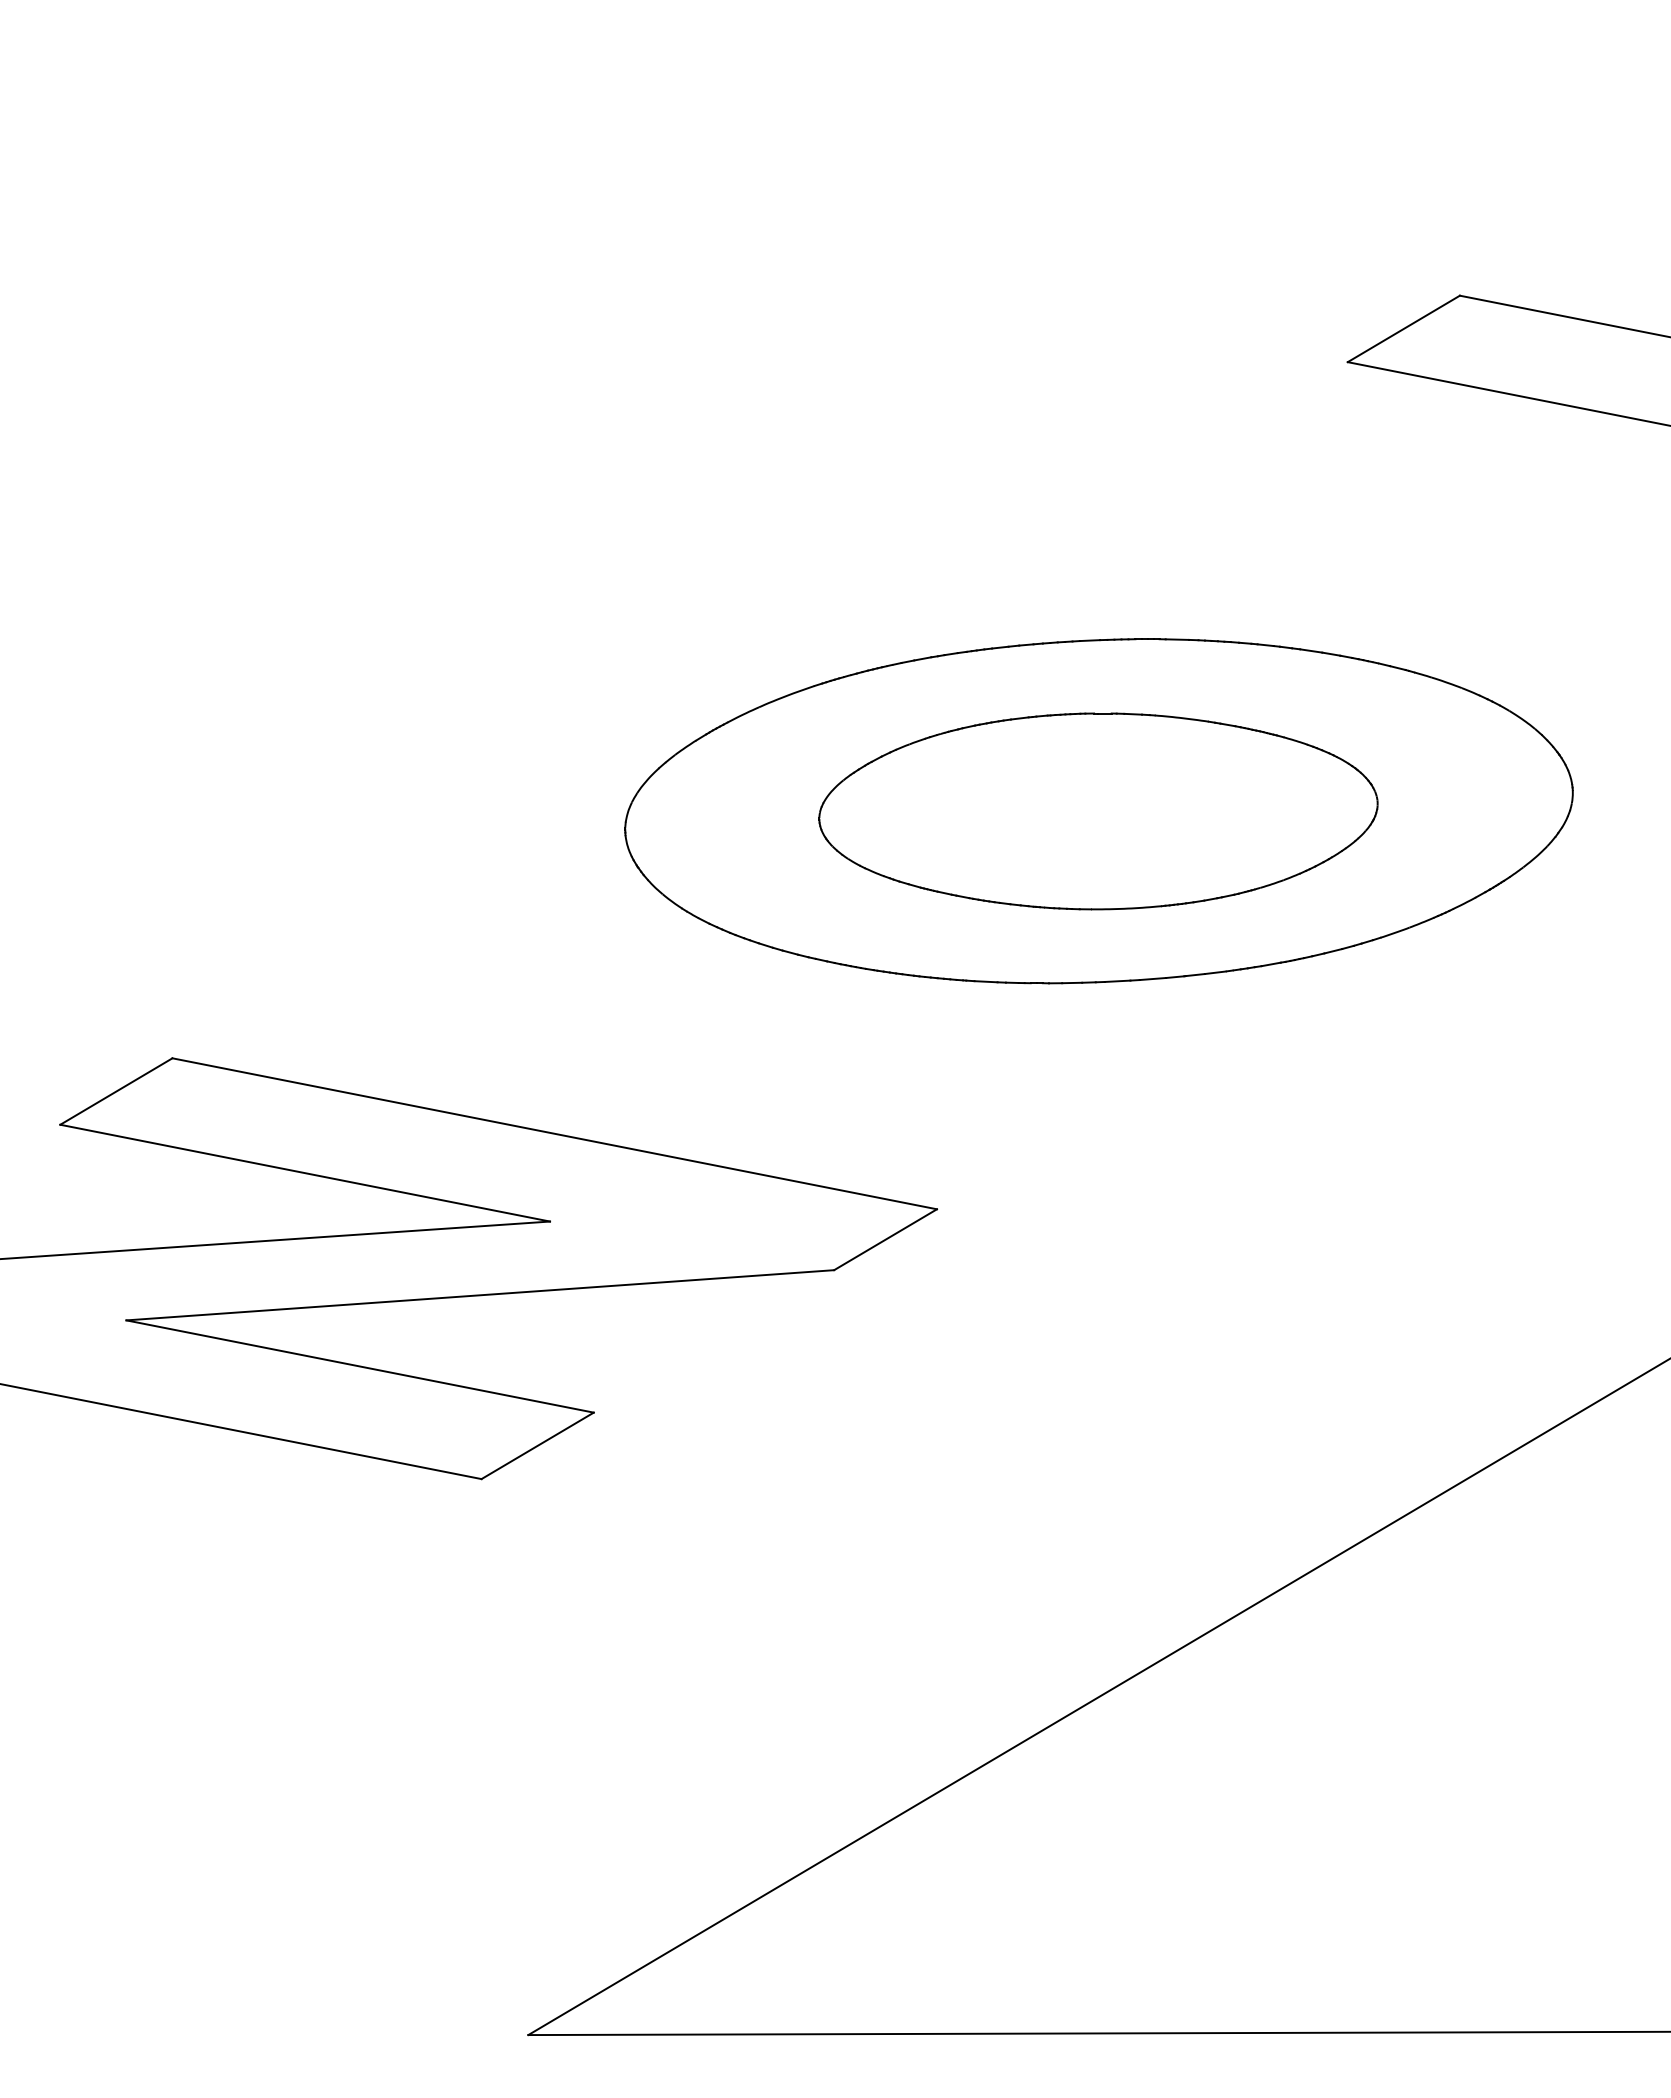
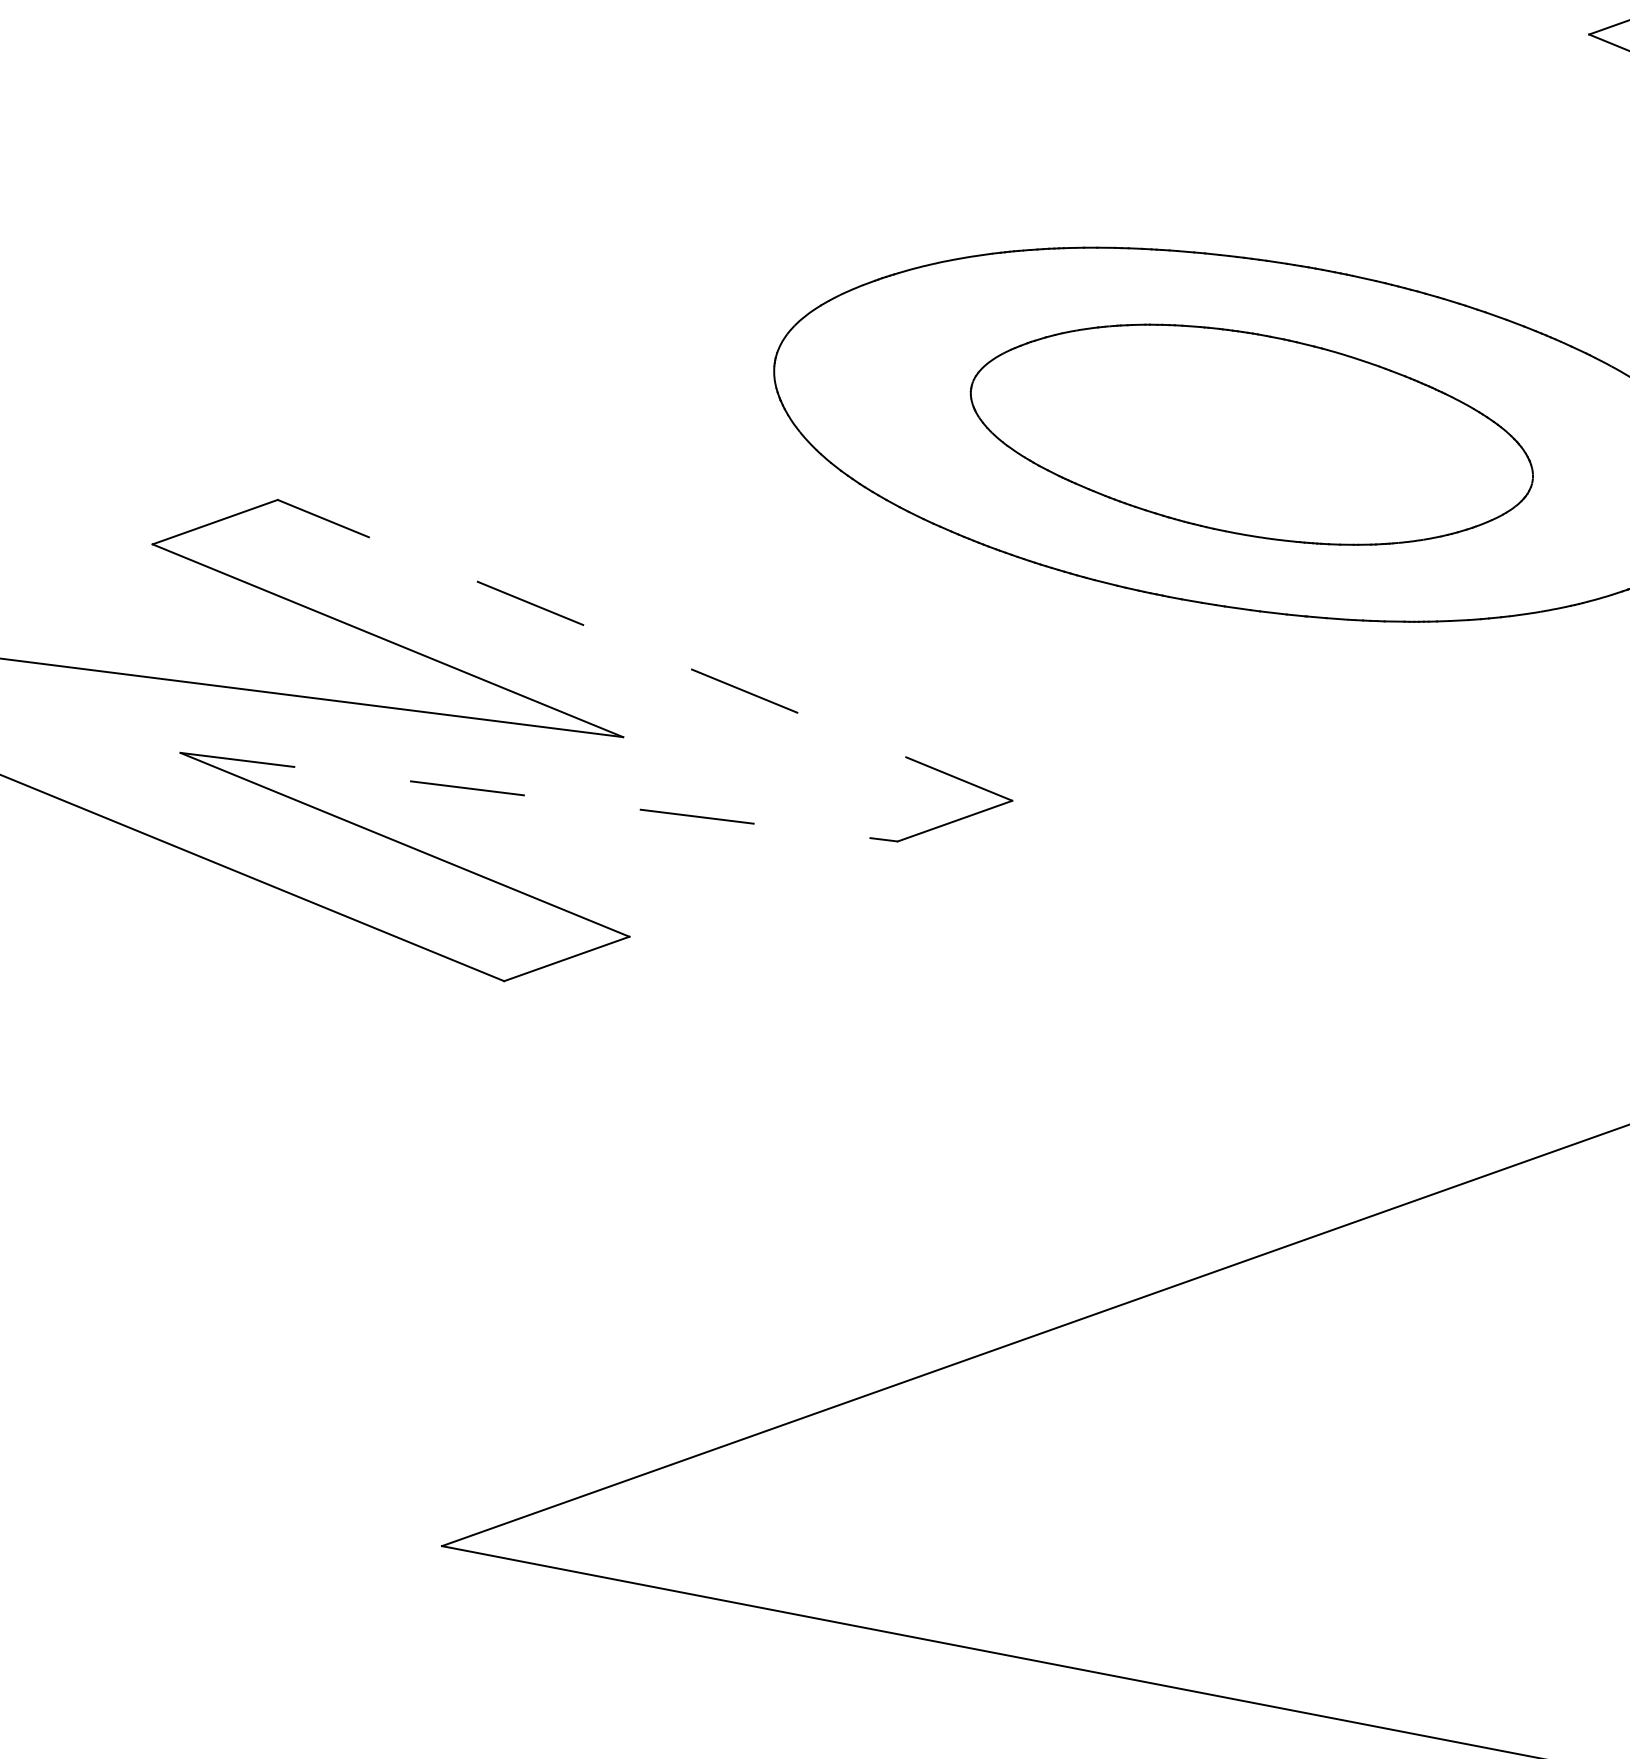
line: (554, 1133) -> (644, 650), solid -> dashed
line: (480, 1295) -> (539, 797), solid -> dashed

